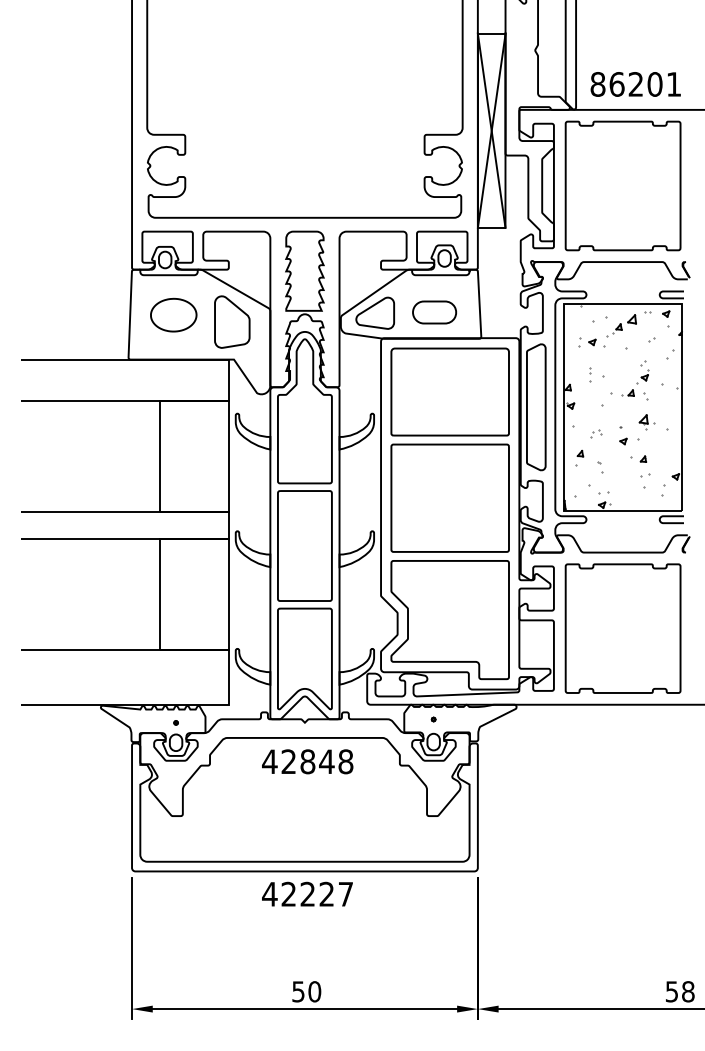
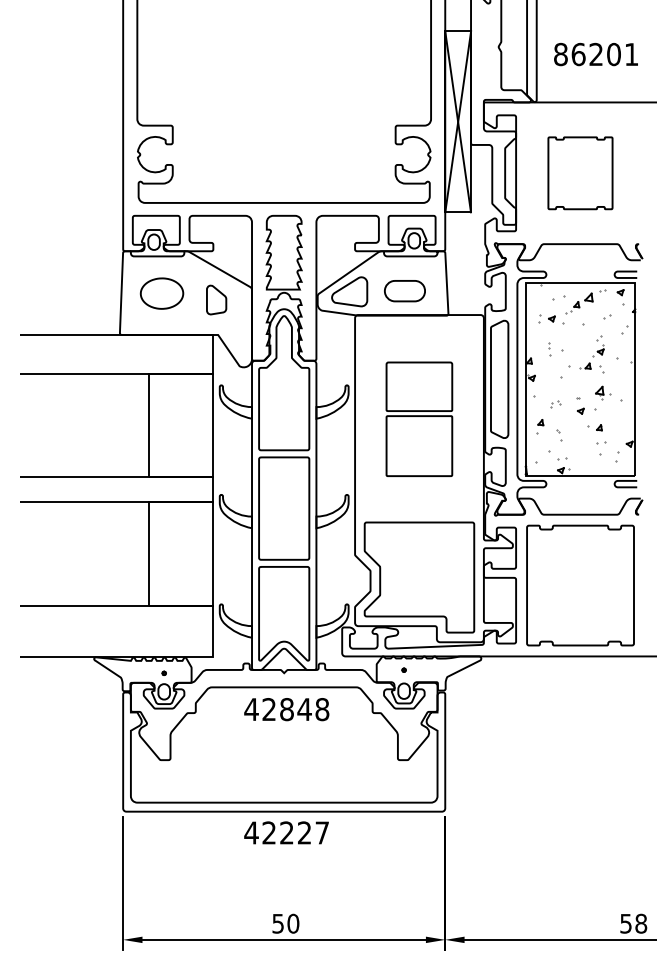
text: (635, 84) -> (595, 54), moved
part: (622, 185) -> (579, 172), size x0.6
part: (232, 321) -> (216, 299), size x0.6
part: (449, 449) -> (418, 418), size x0.6

